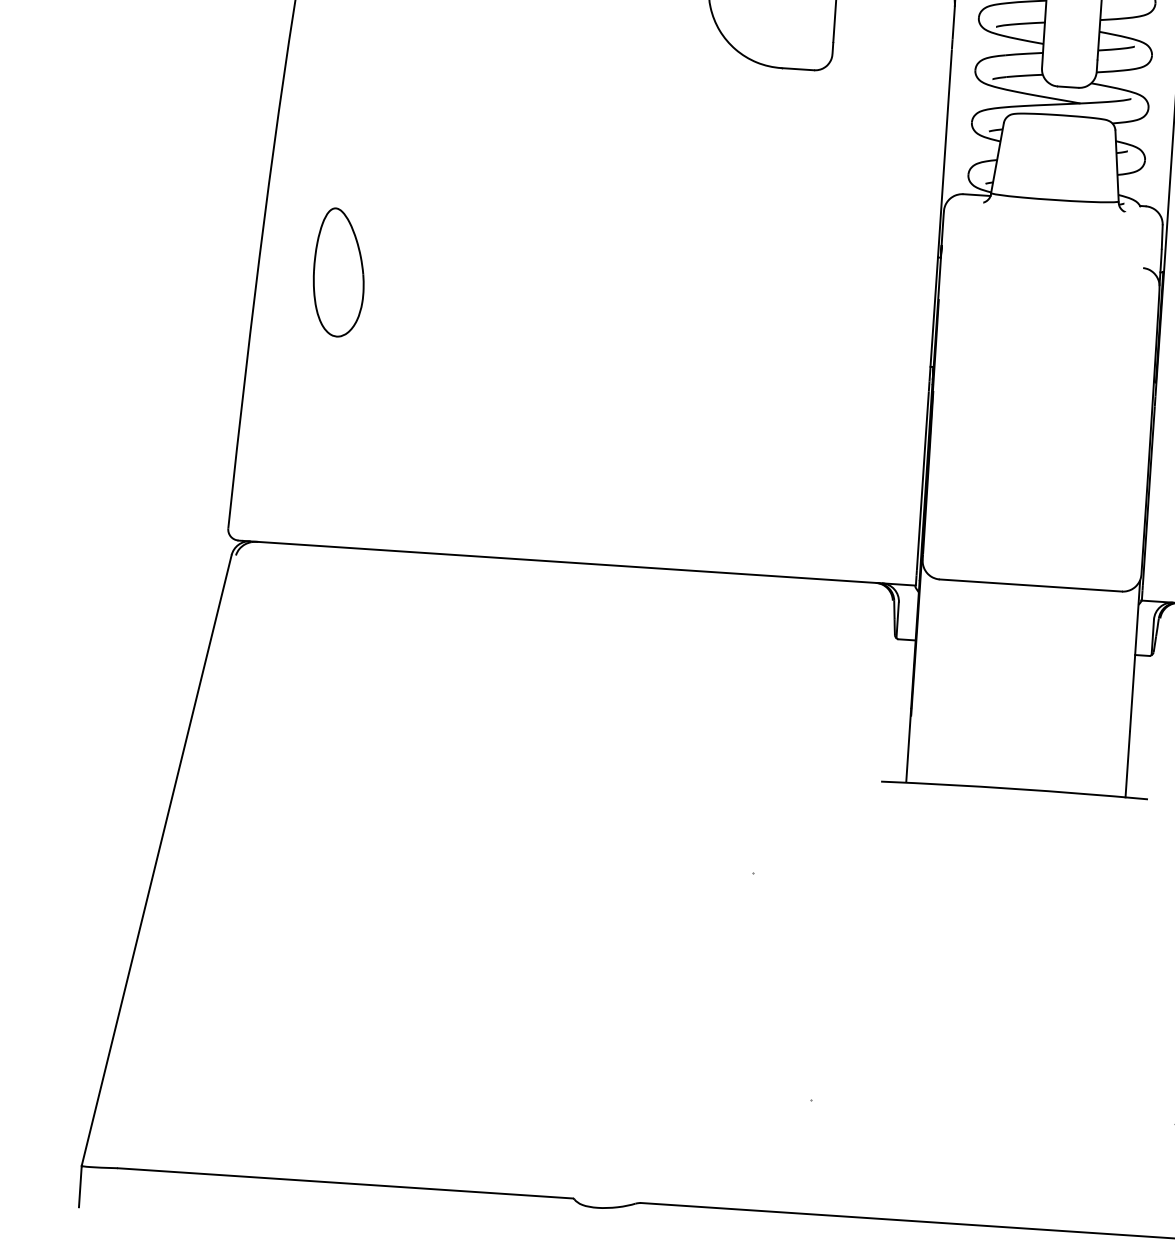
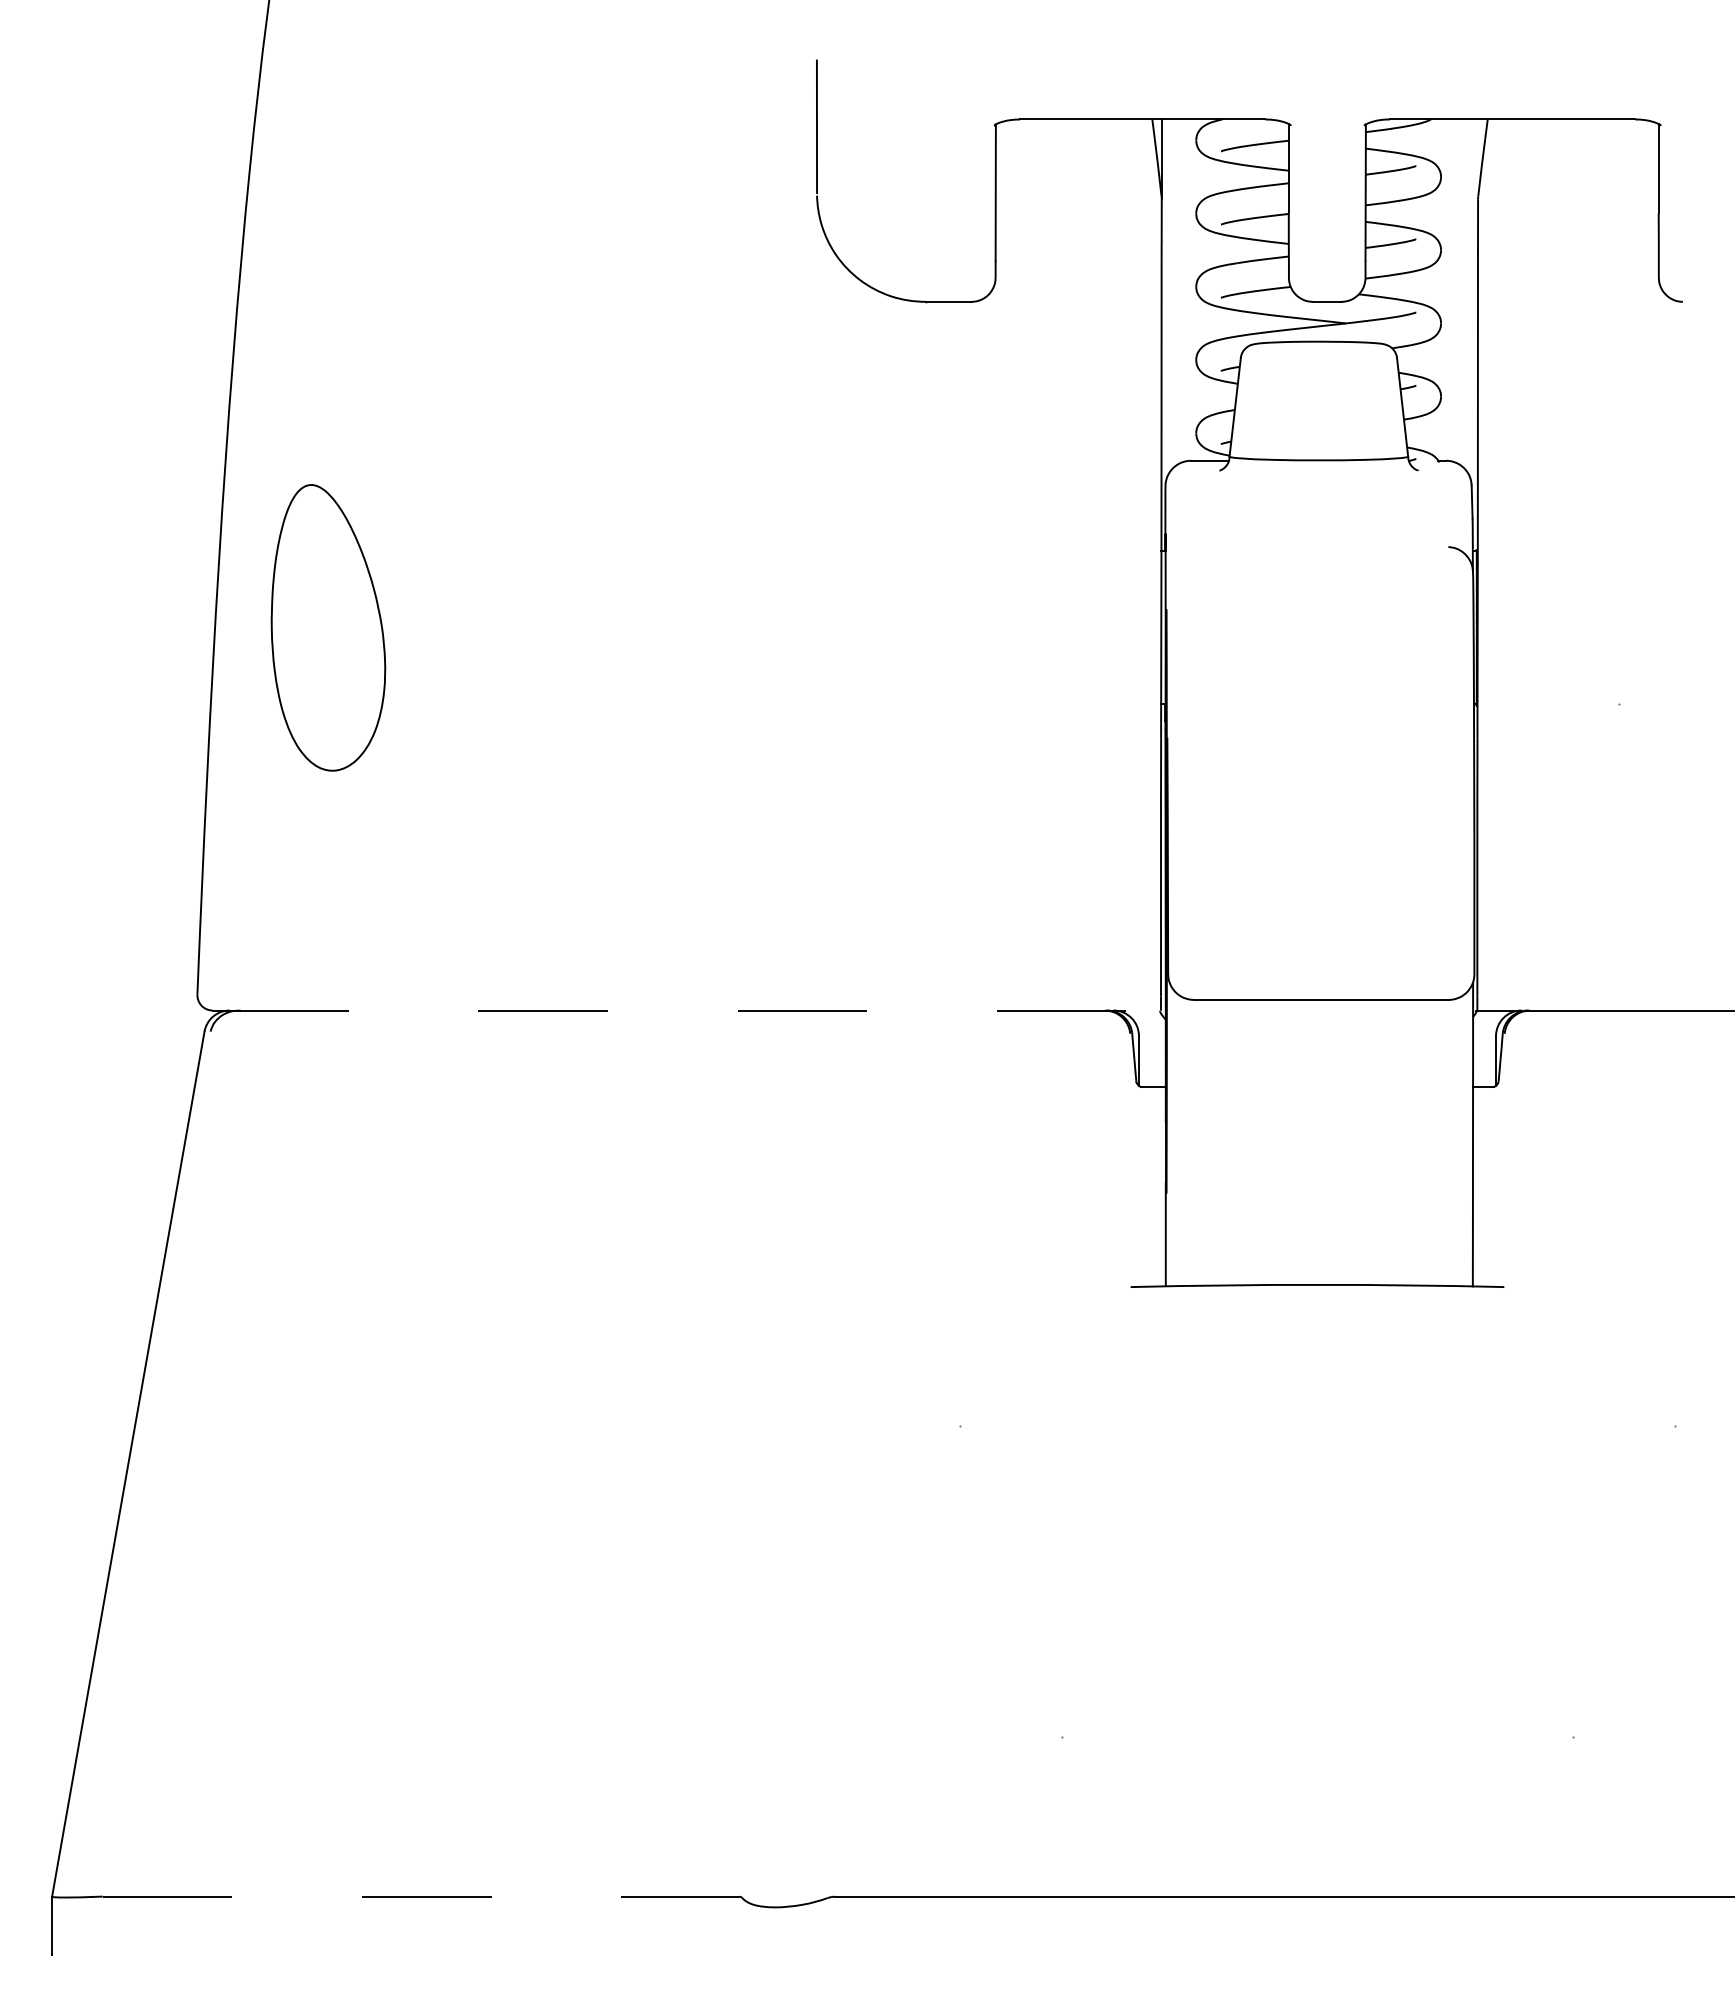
part: (339, 272) -> (328, 627), size x1.6
line: (579, 563) -> (690, 1010), solid -> dashed
line: (345, 1183) -> (421, 1896), solid -> dashed

